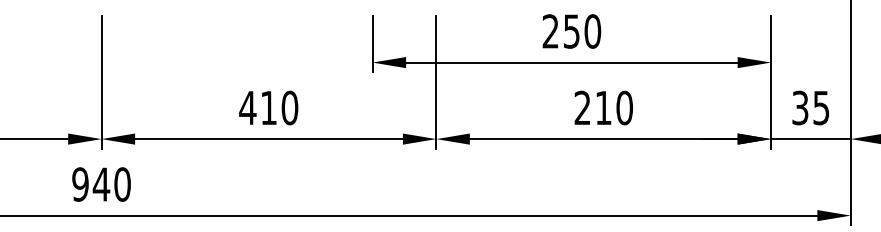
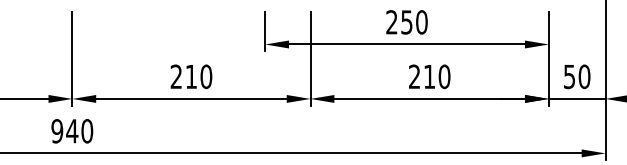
text: (247, 107) -> (176, 76), 410 -> 210
text: (811, 107) -> (577, 76), 35 -> 50

